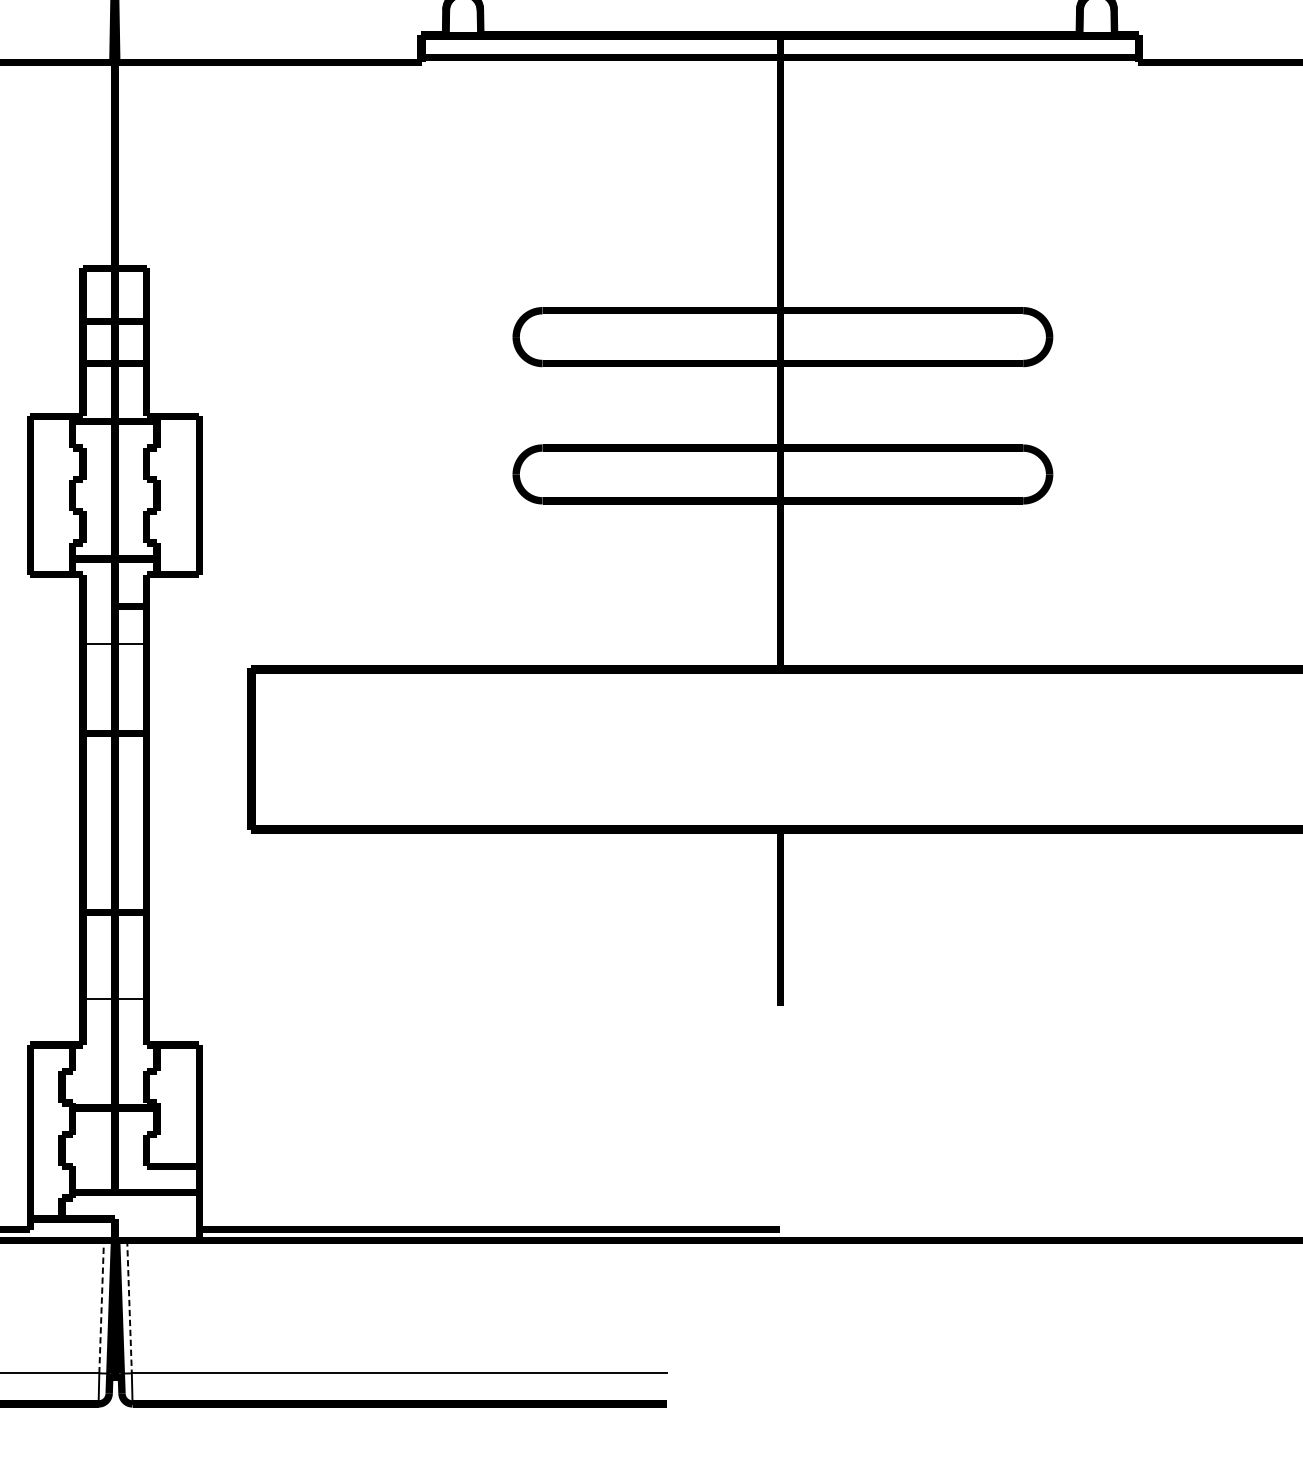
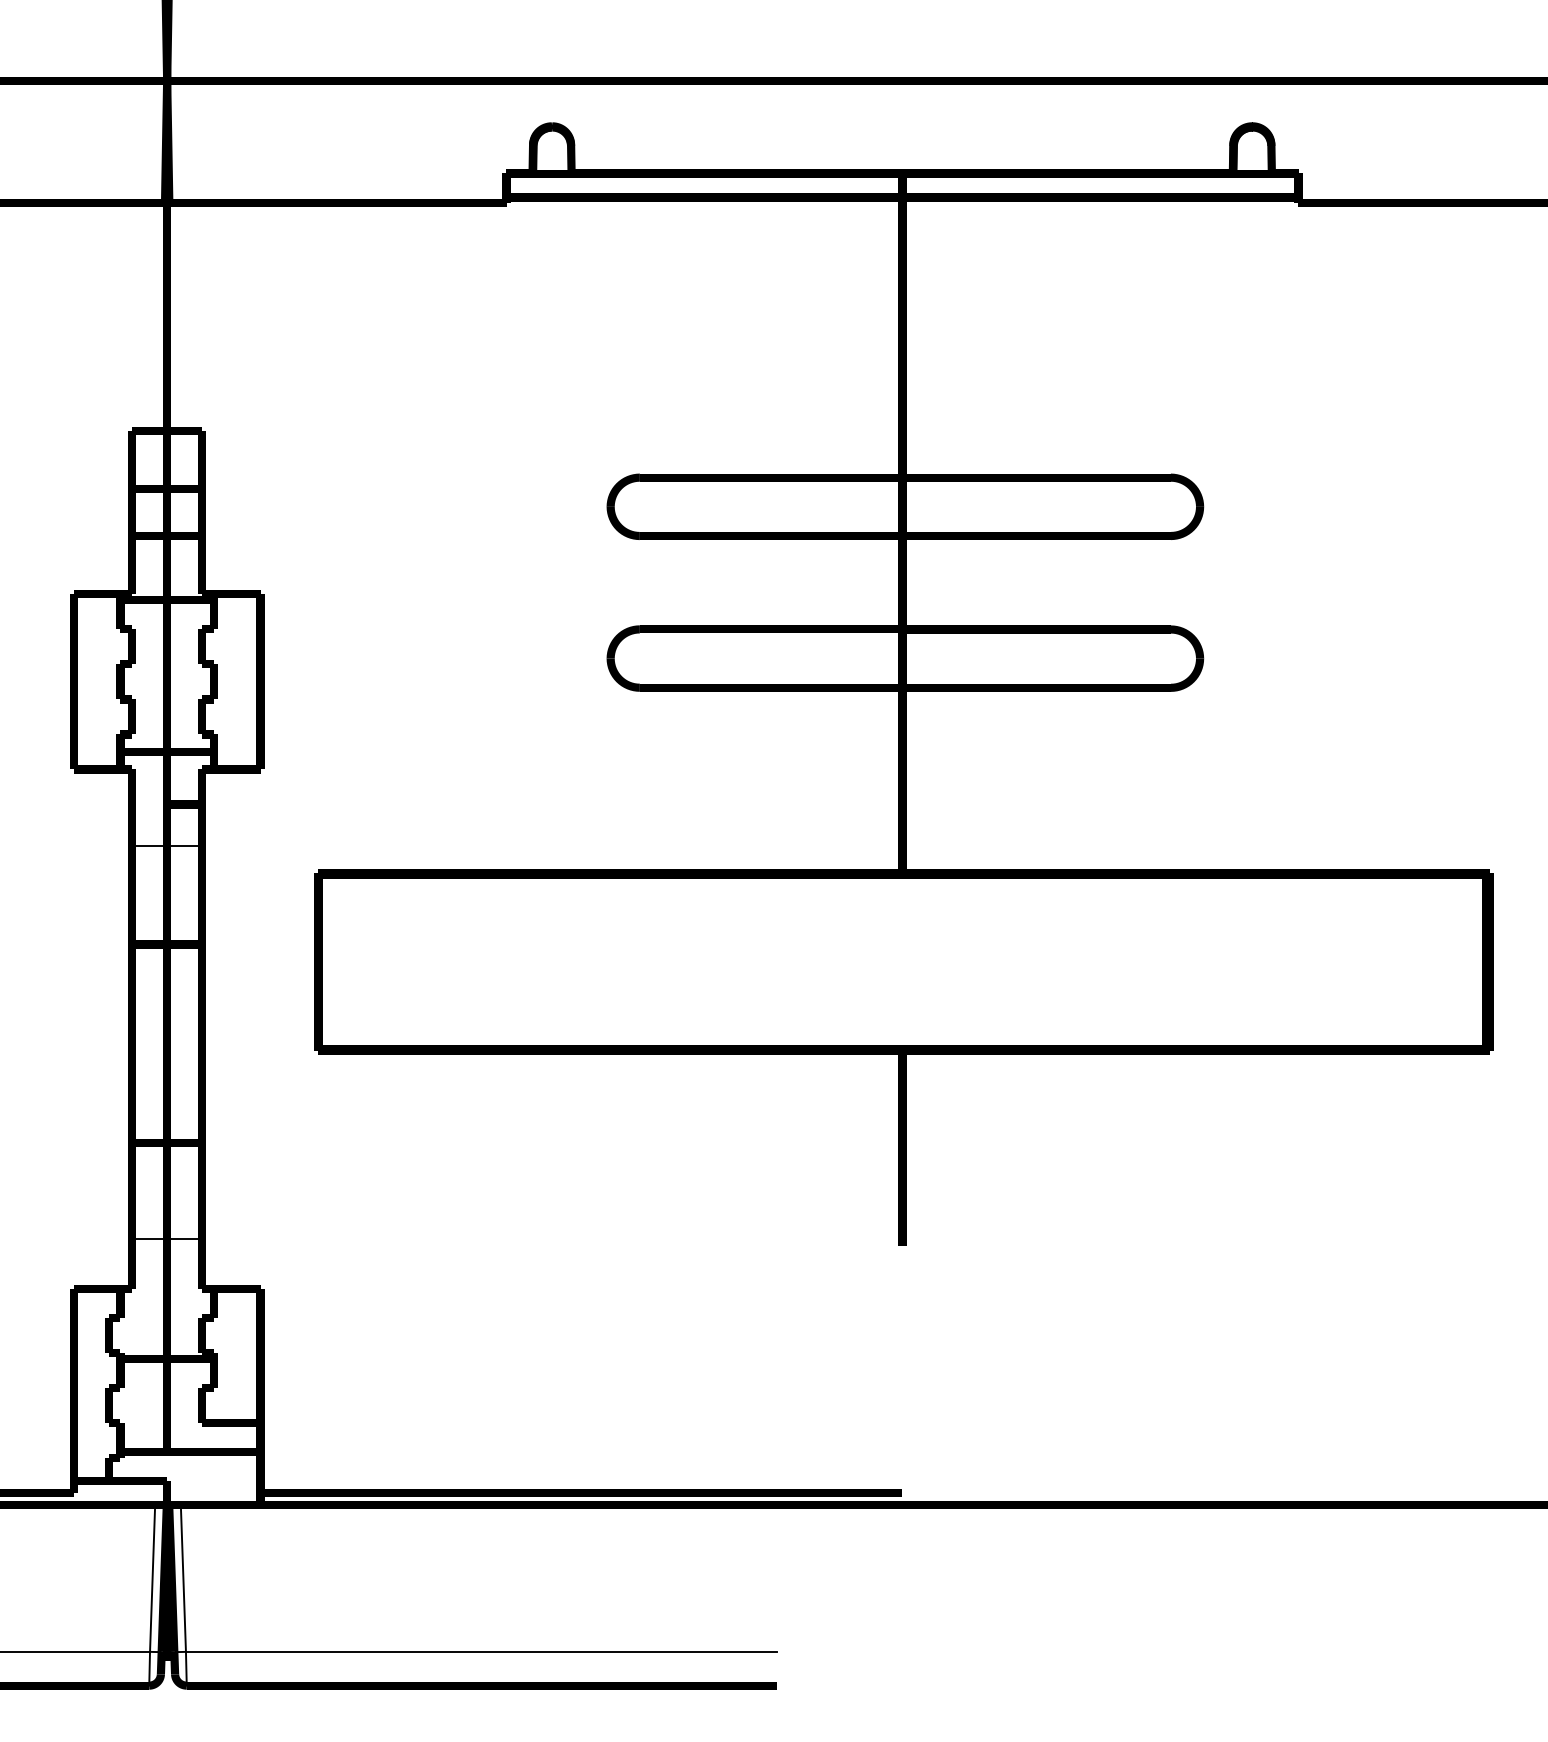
line: (101, 1306) -> (152, 1578), dashed -> solid
line: (129, 1306) -> (183, 1578), dashed -> solid

